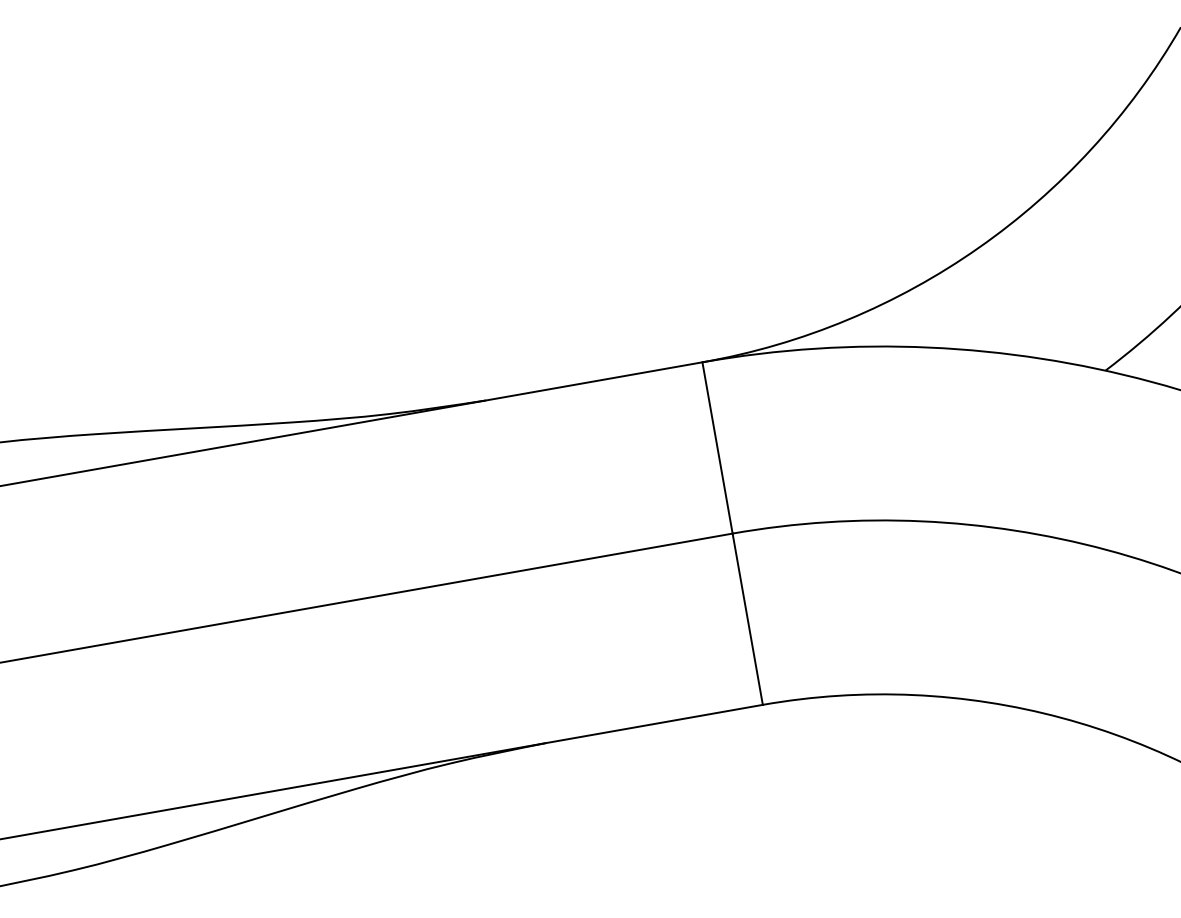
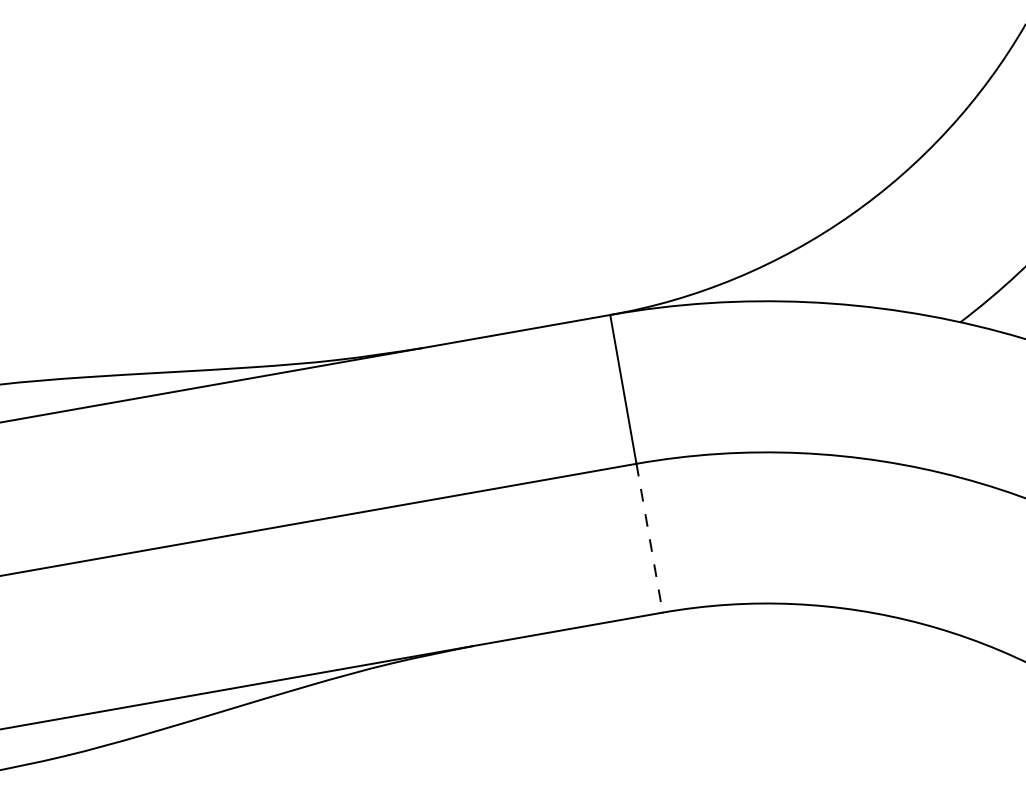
line: (747, 619) -> (649, 538), solid -> dashed

